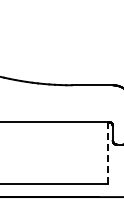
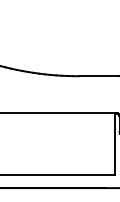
line: (107, 152) -> (114, 143), dashed -> solid

